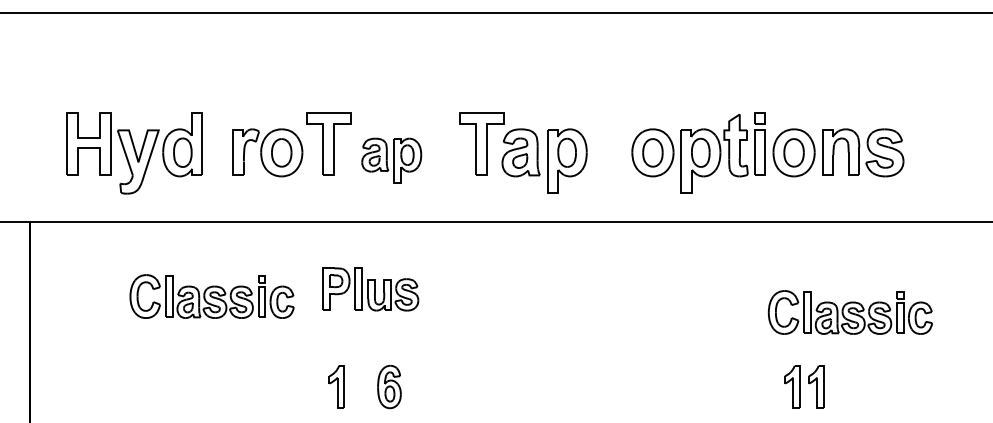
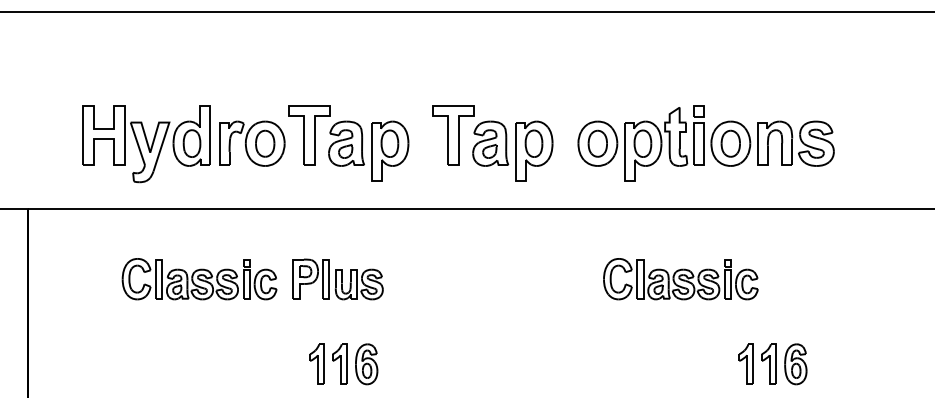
part: (767, 152) -> (705, 143), moved
part: (134, 153) -> (146, 144), moved
part: (391, 160) -> (368, 150), size x1.43
part: (370, 289) -> (337, 279), moved
part: (850, 312) -> (680, 279), moved
part: (360, 386) -> (339, 363), added
part: (844, 387) -> (795, 364), added

